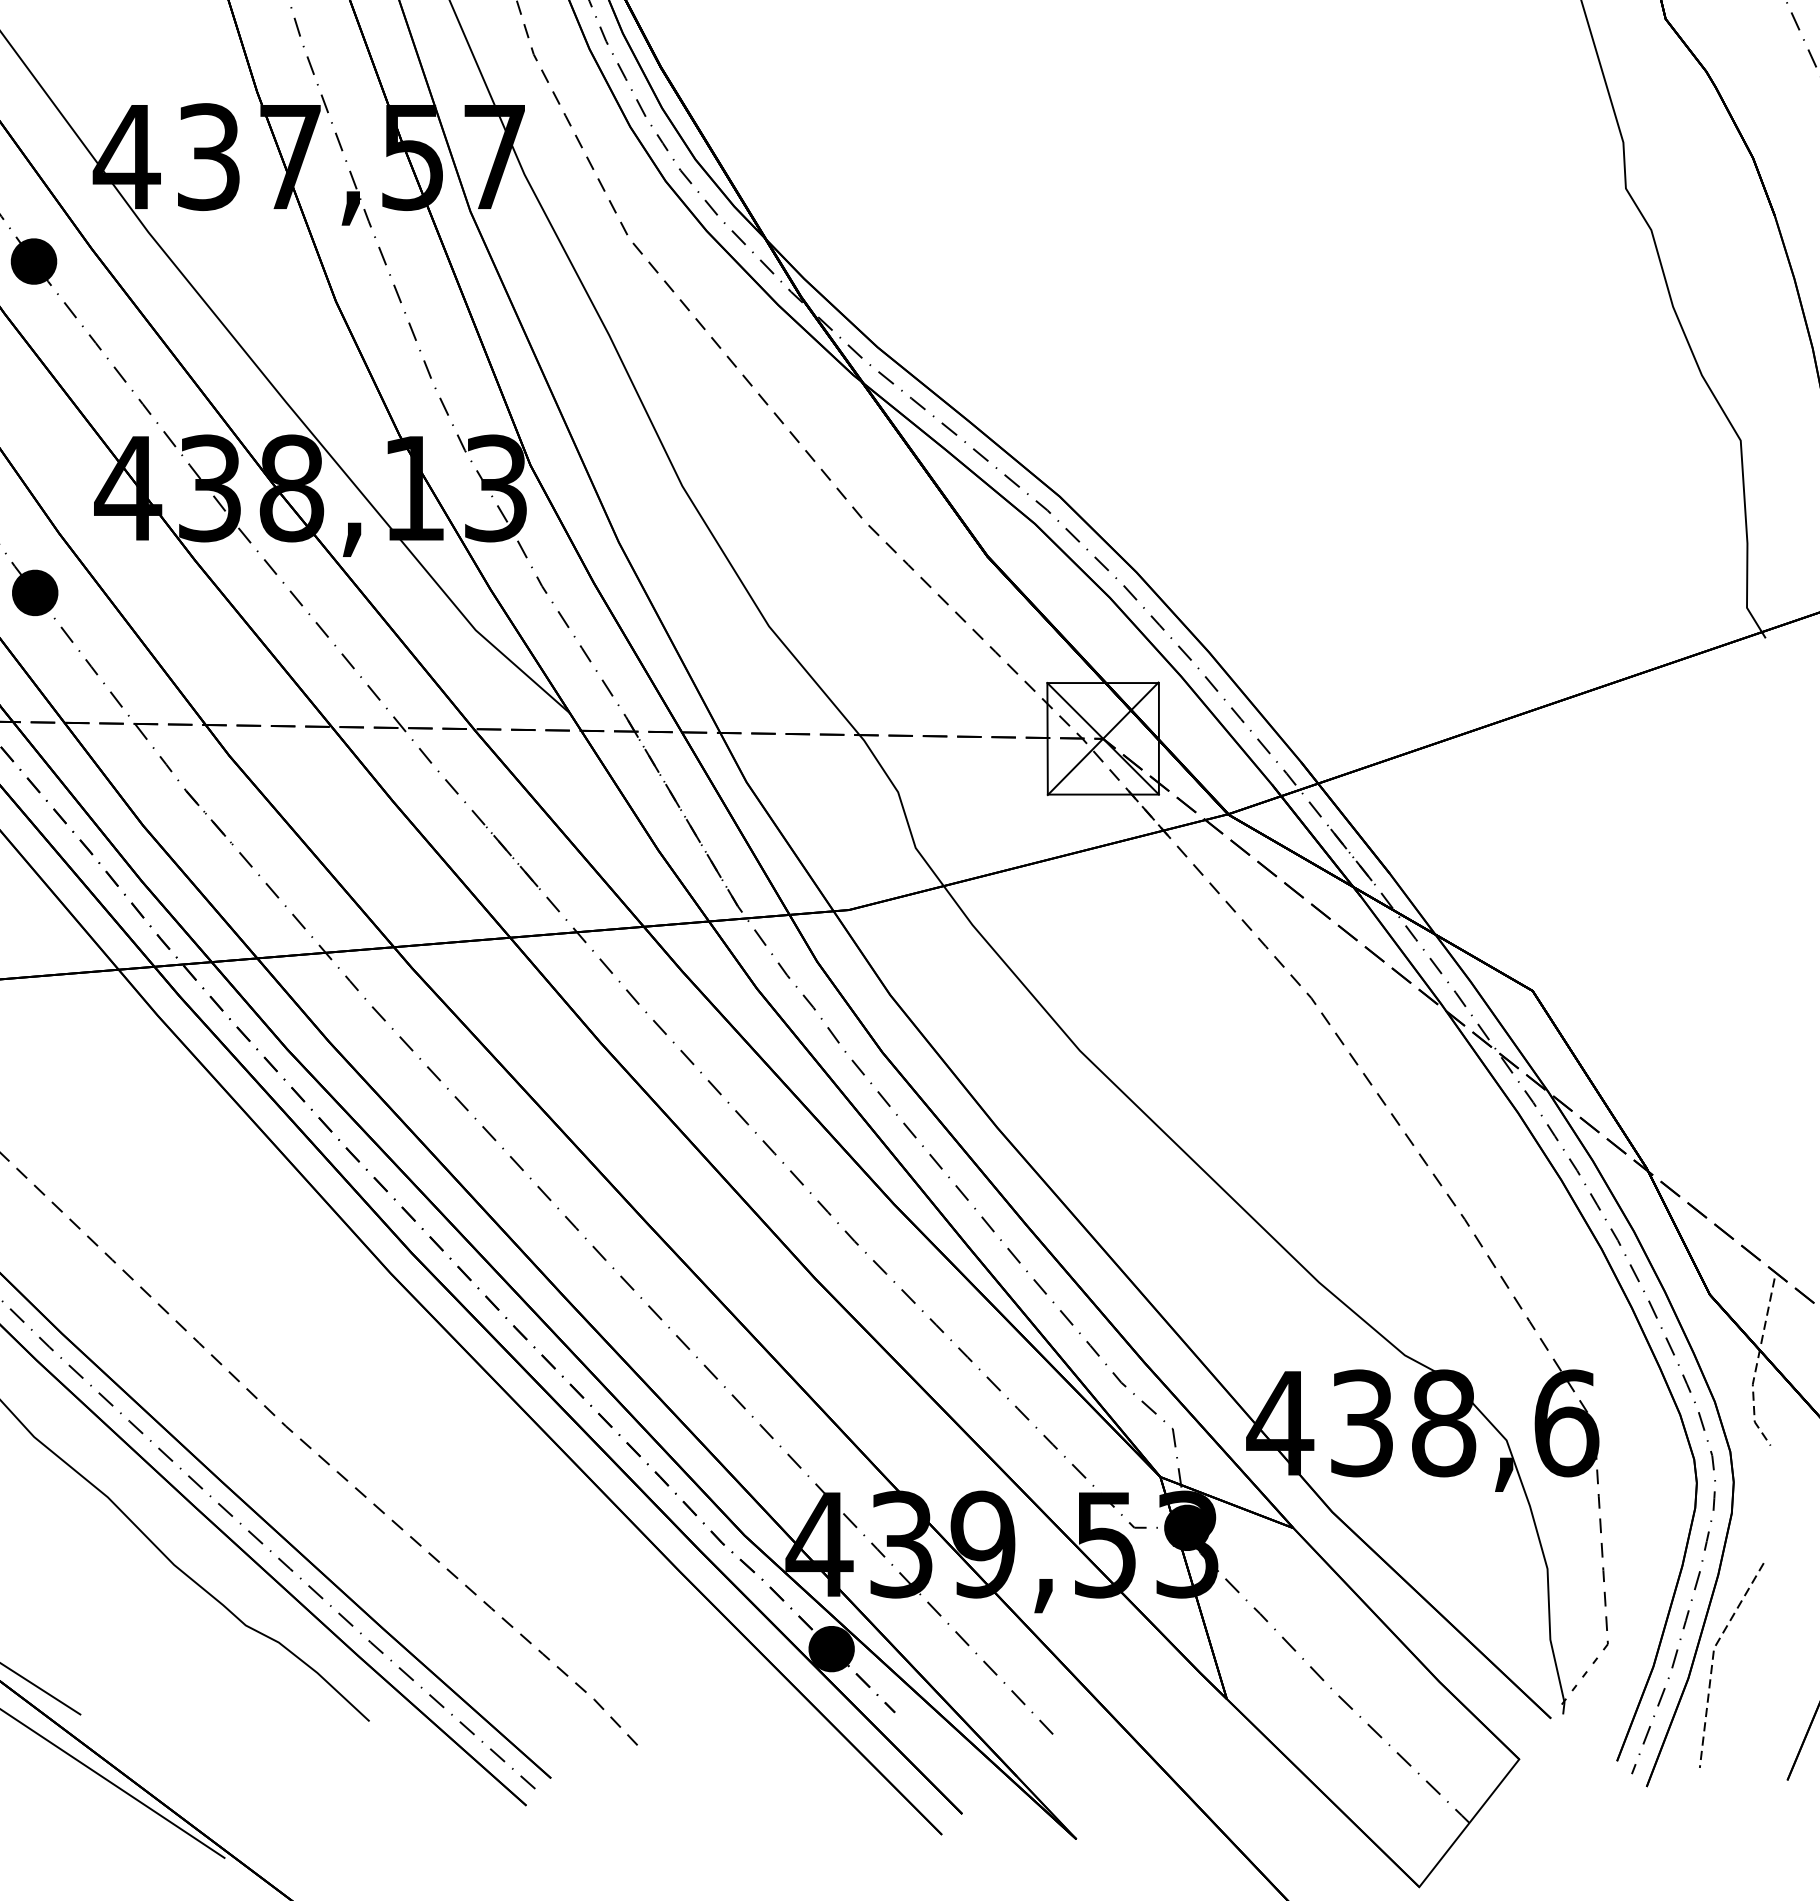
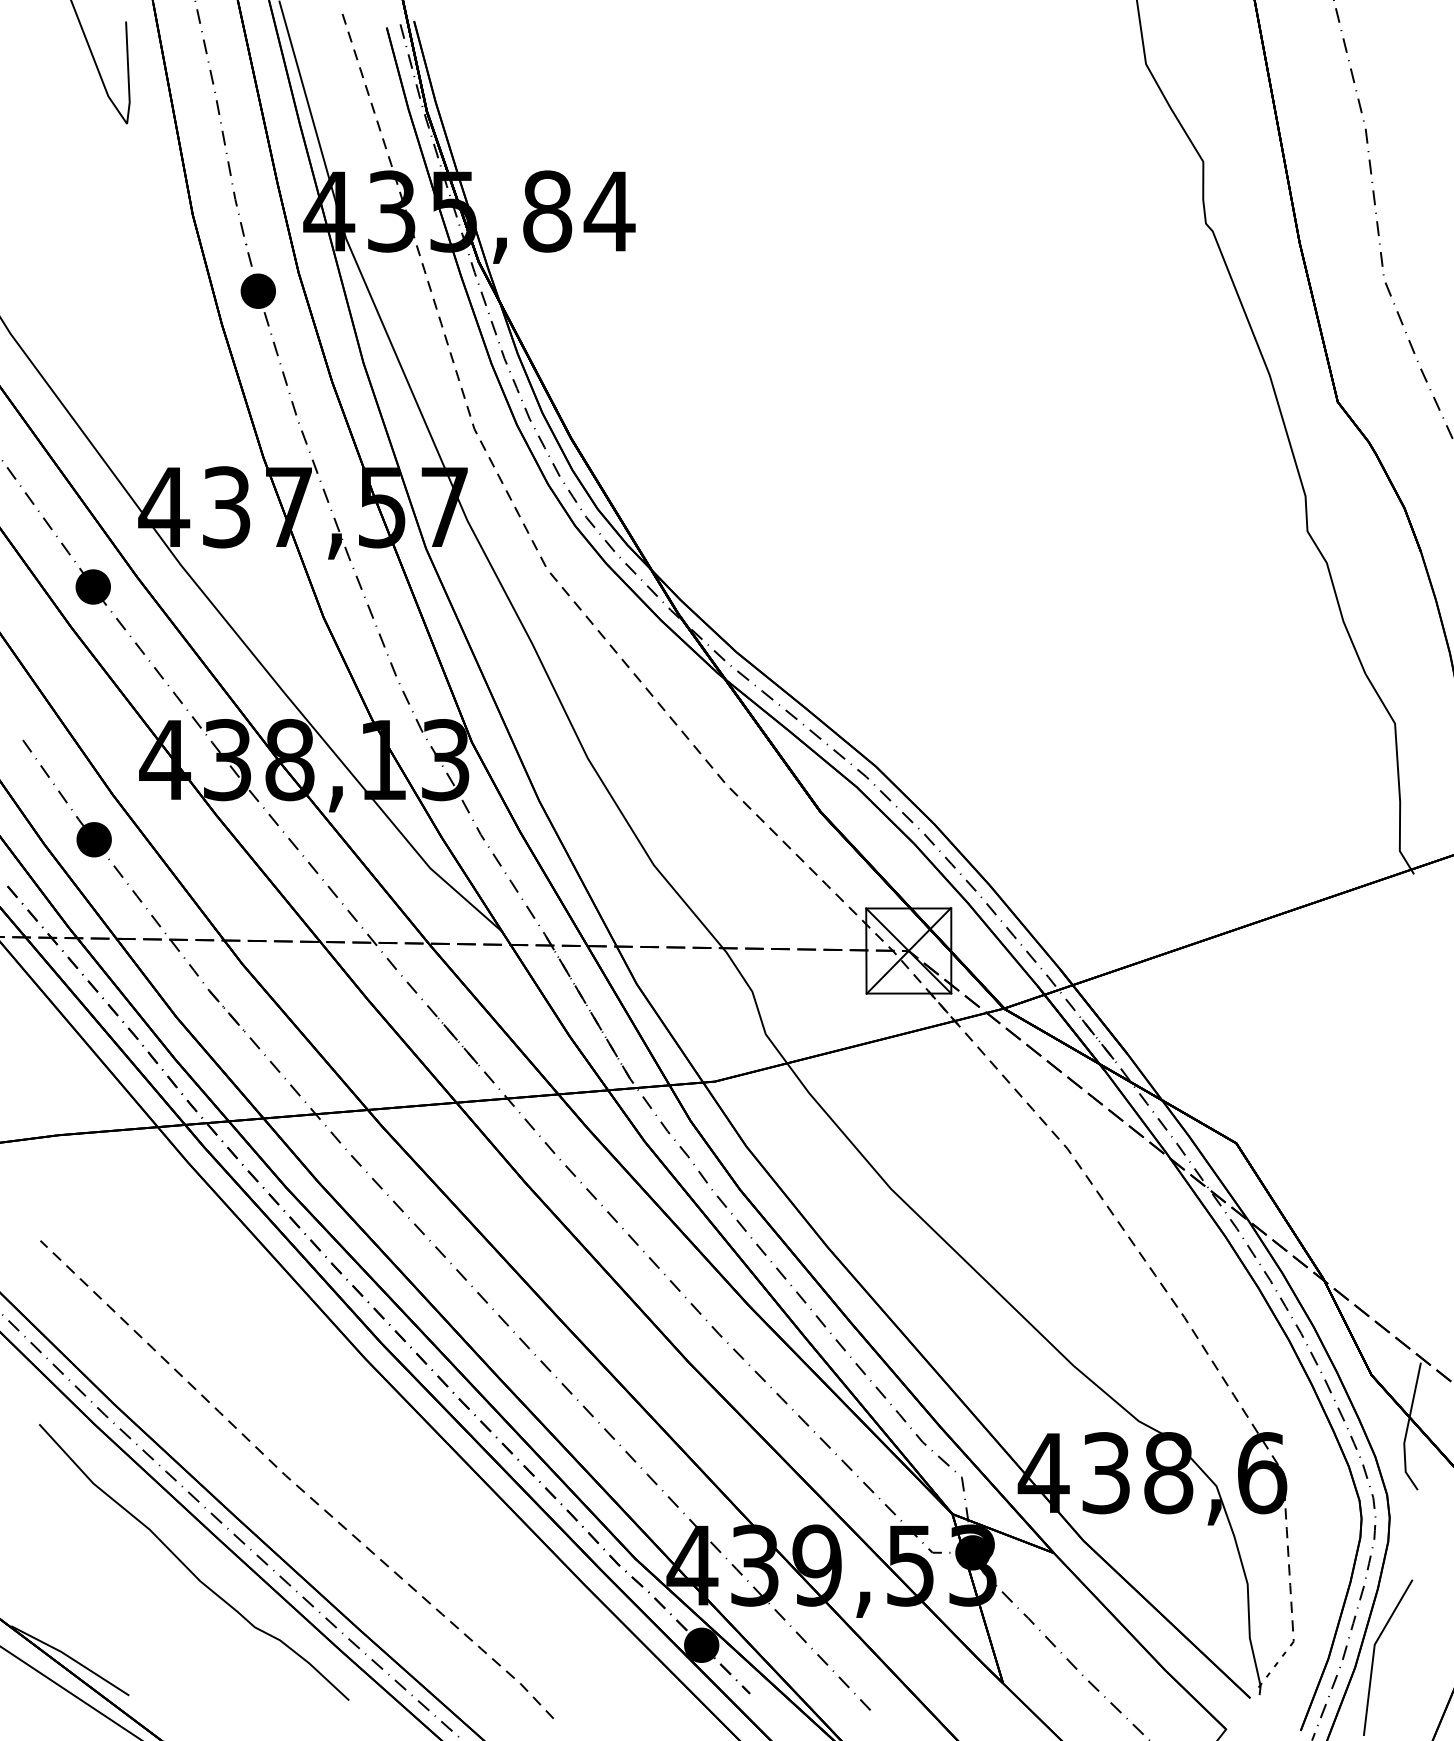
line: (1757, 1364) -> (1407, 1428), dashed -> solid
line: (1712, 1658) -> (1373, 1652), dashed -> solid

